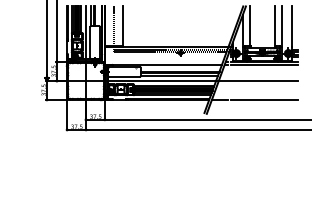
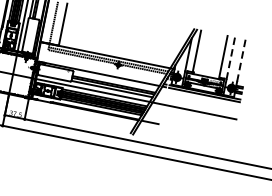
line: (282, 25) -> (231, 57), solid -> dashed
line: (292, 25) -> (241, 59), solid -> dashed
line: (264, 99) -> (196, 131), removed

